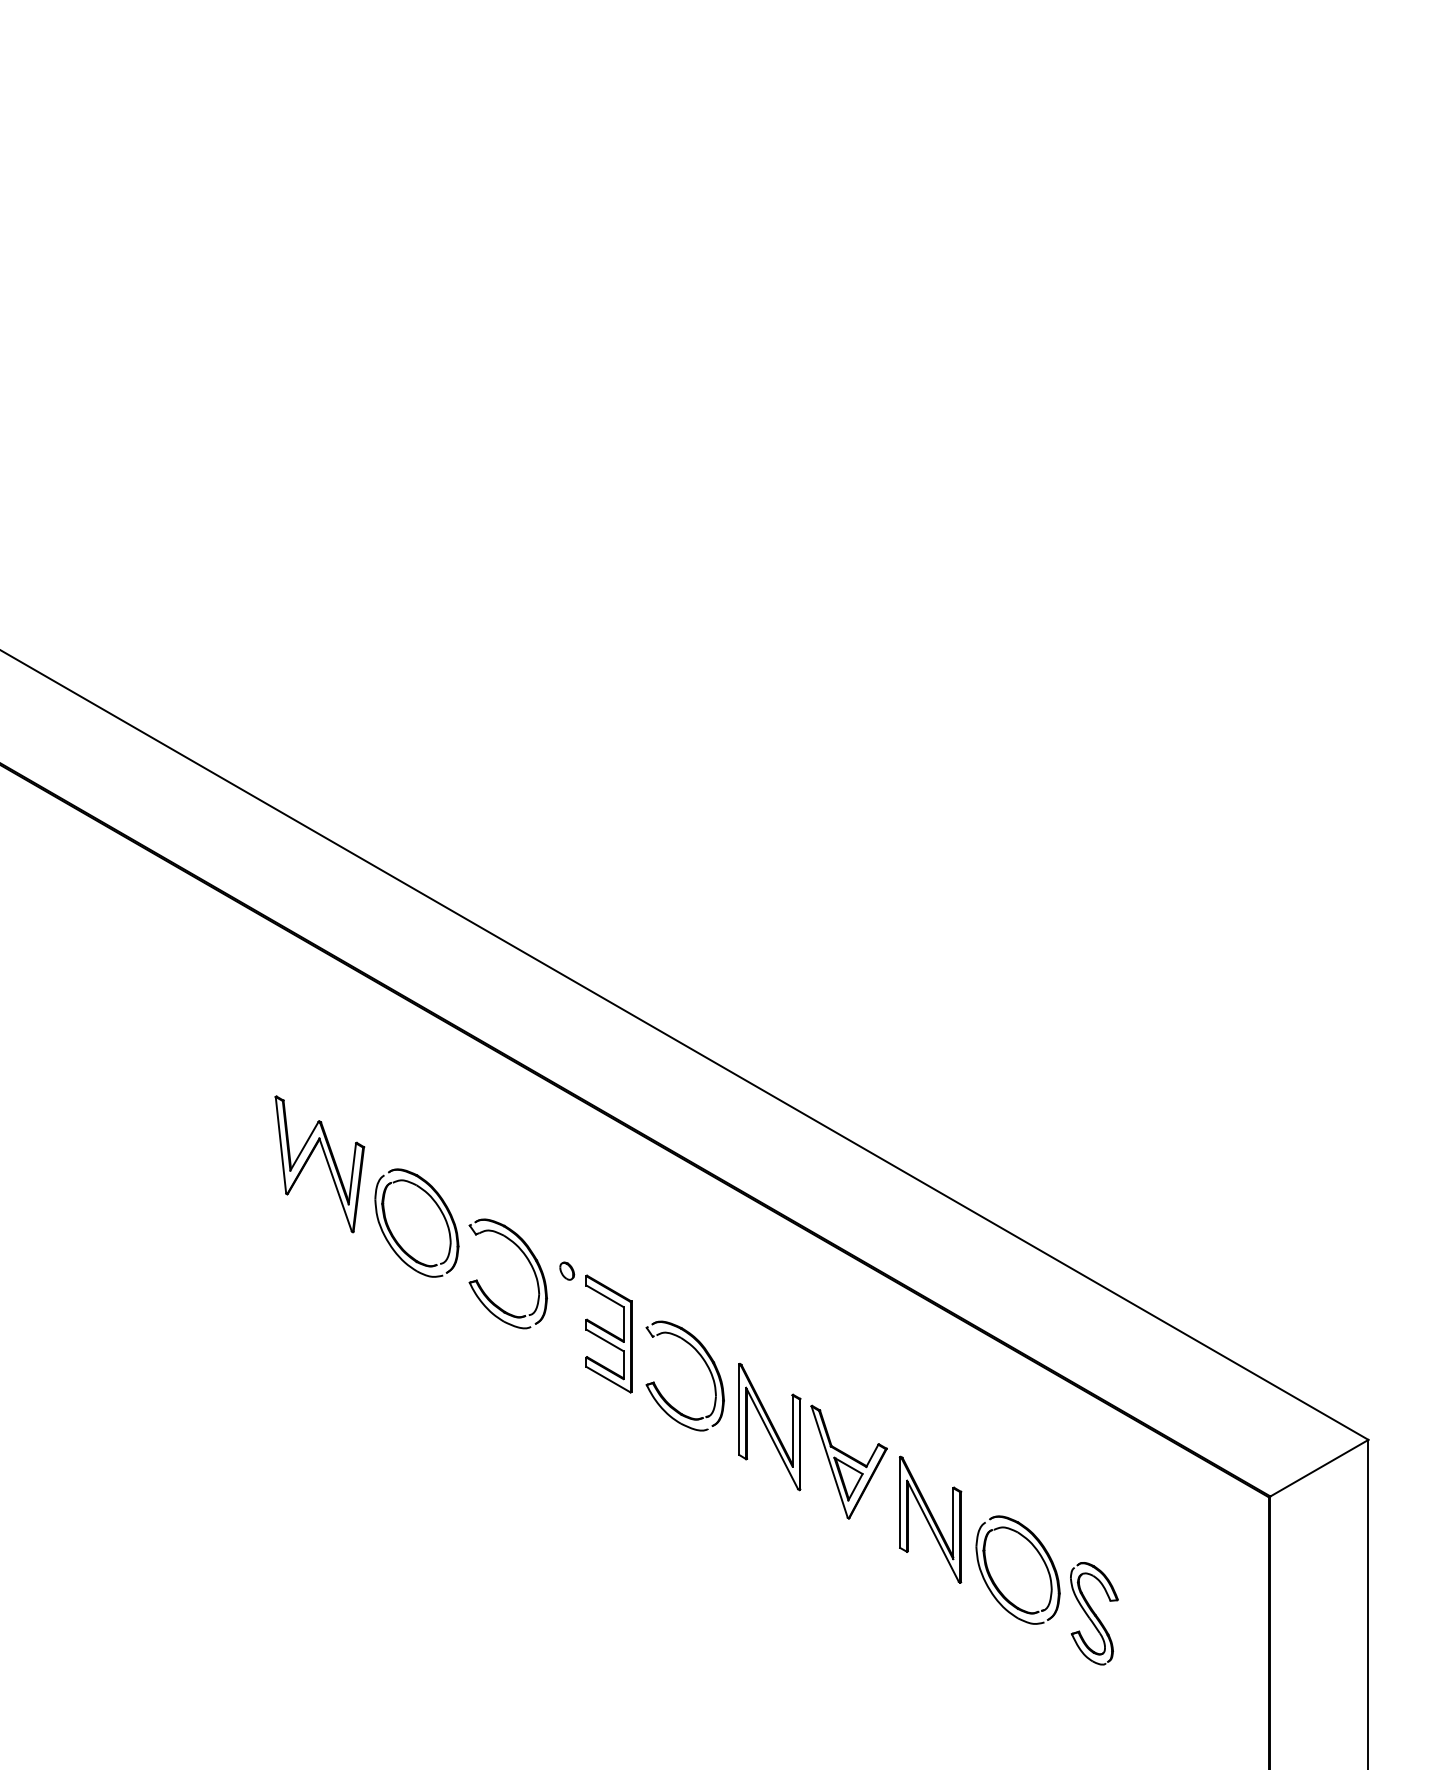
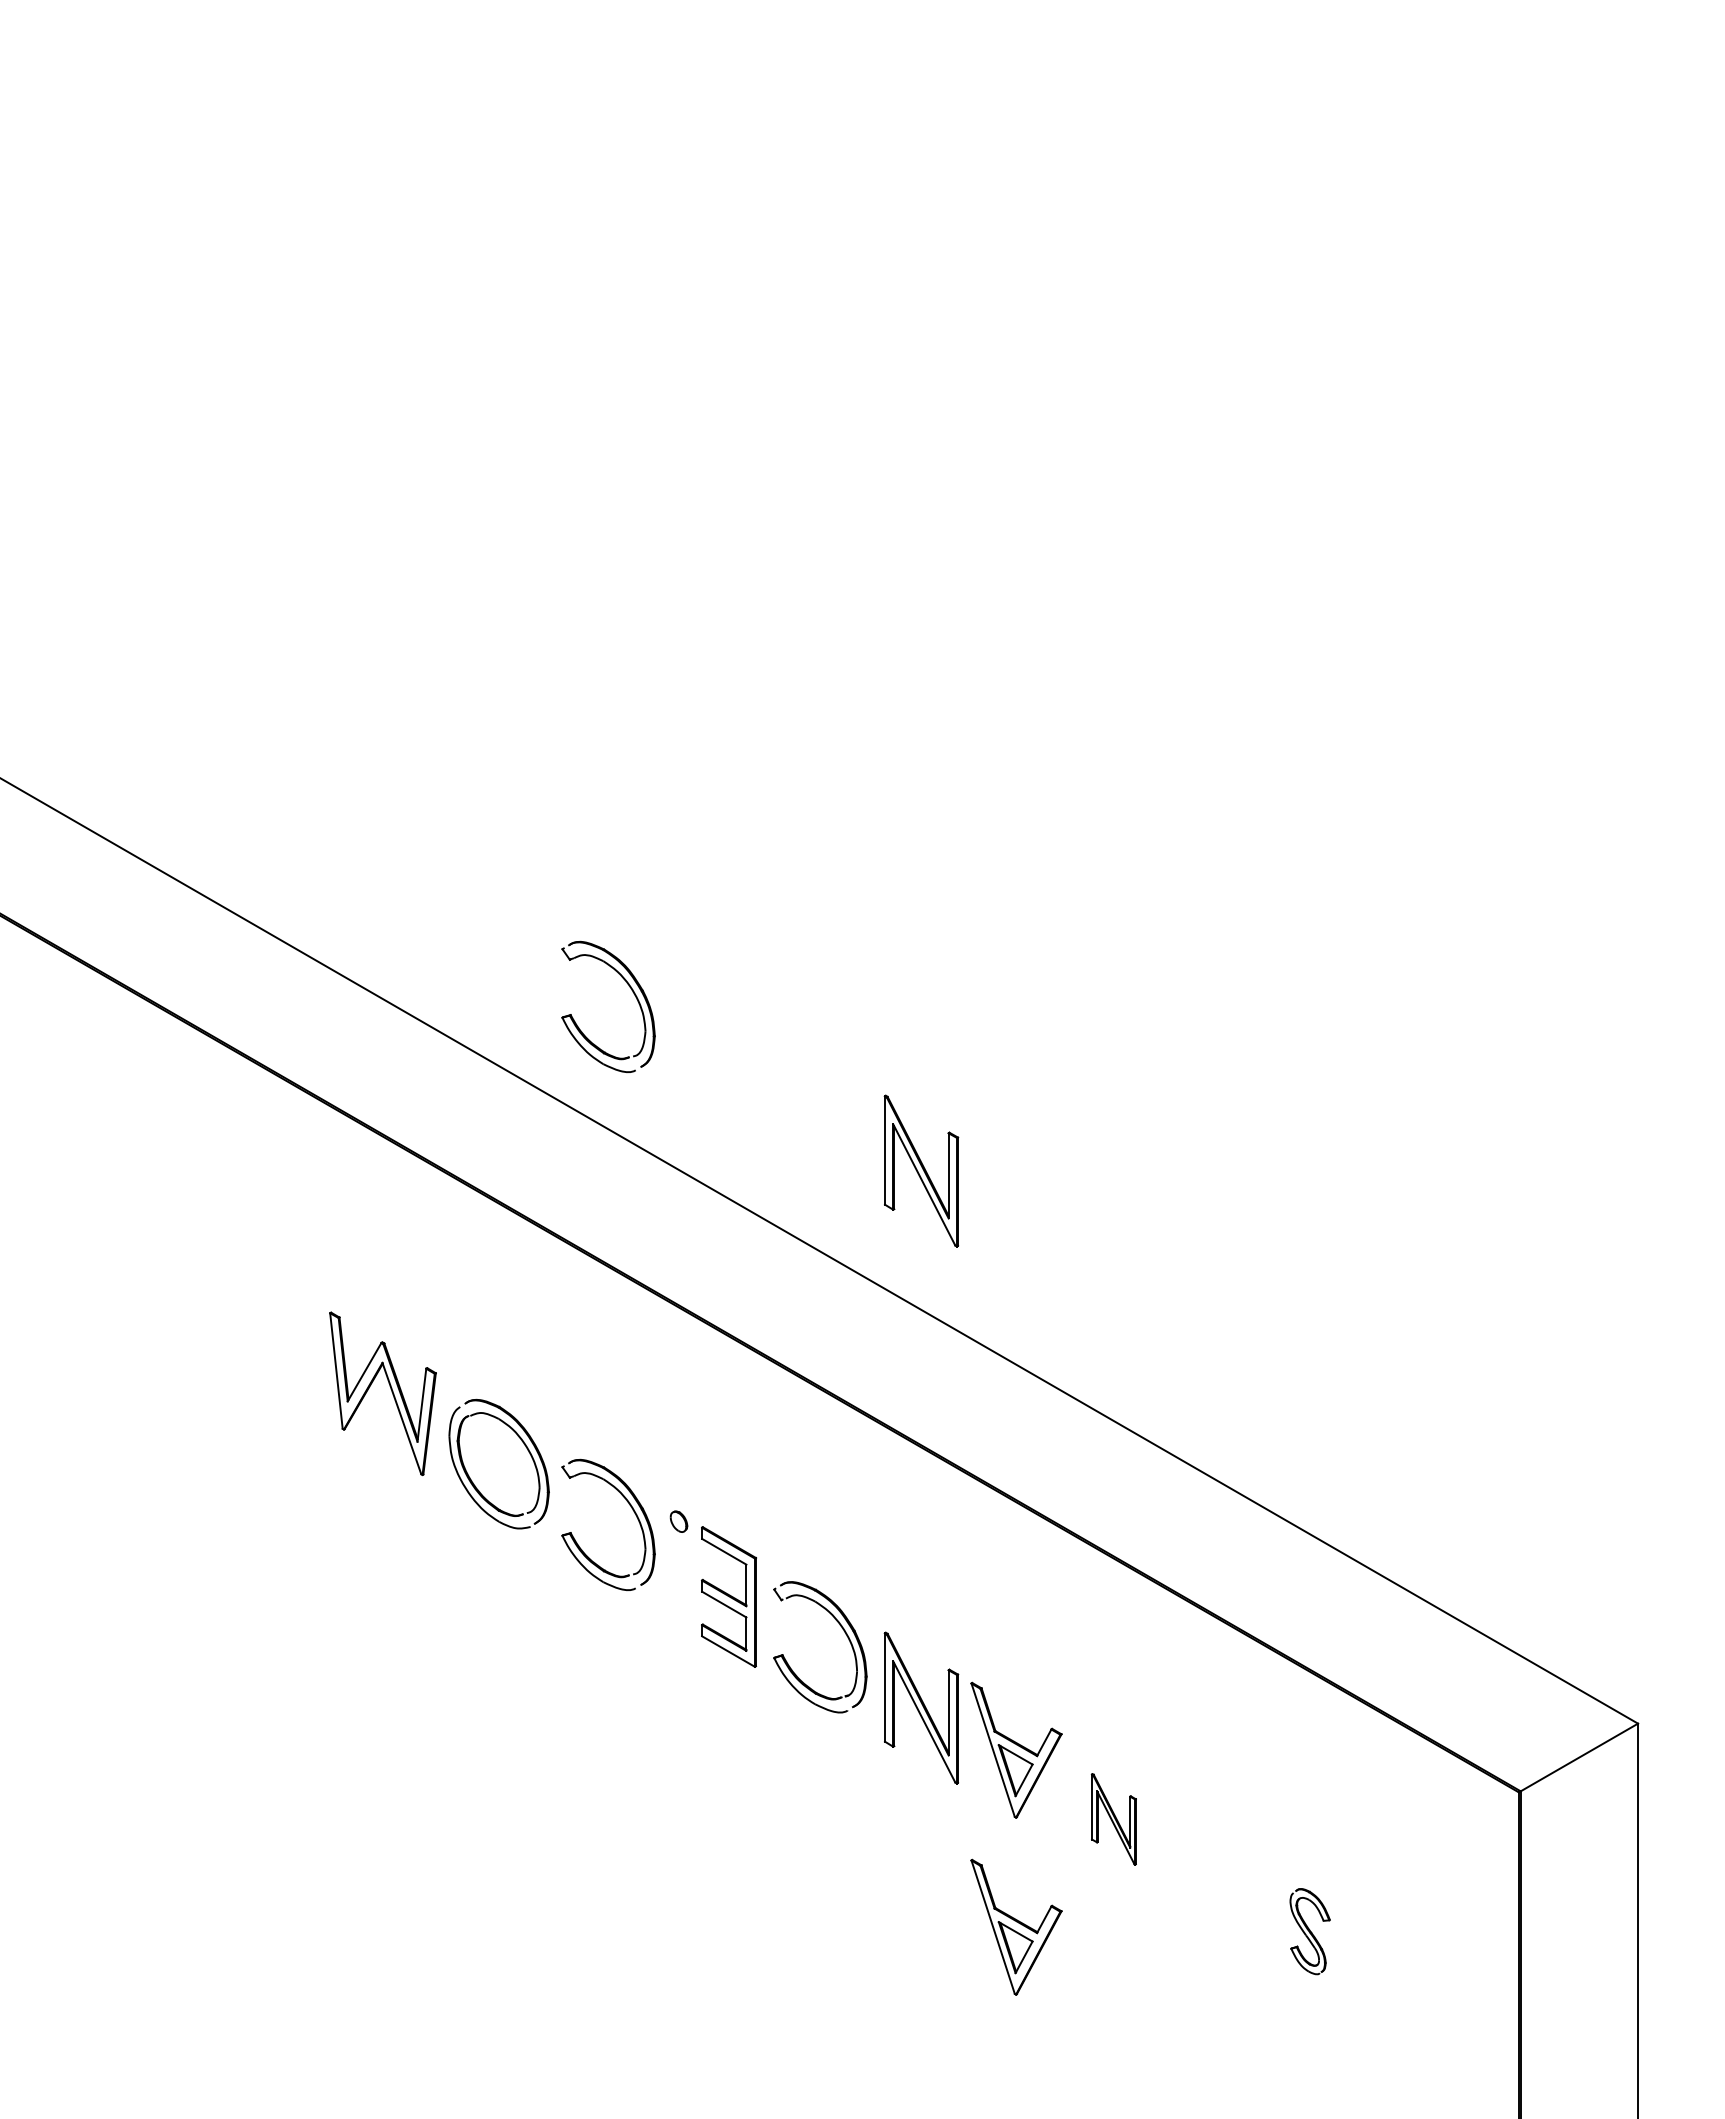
part: (528, 829) -> (632, 992), added
part: (769, 977) -> (921, 1170), added
part: (930, 1519) -> (1113, 1819), size x0.6
part: (1041, 1558) -> (1246, 1865), removed
part: (849, 1609) -> (1016, 1926), added
part: (1094, 1613) -> (1310, 1931), size x0.7

